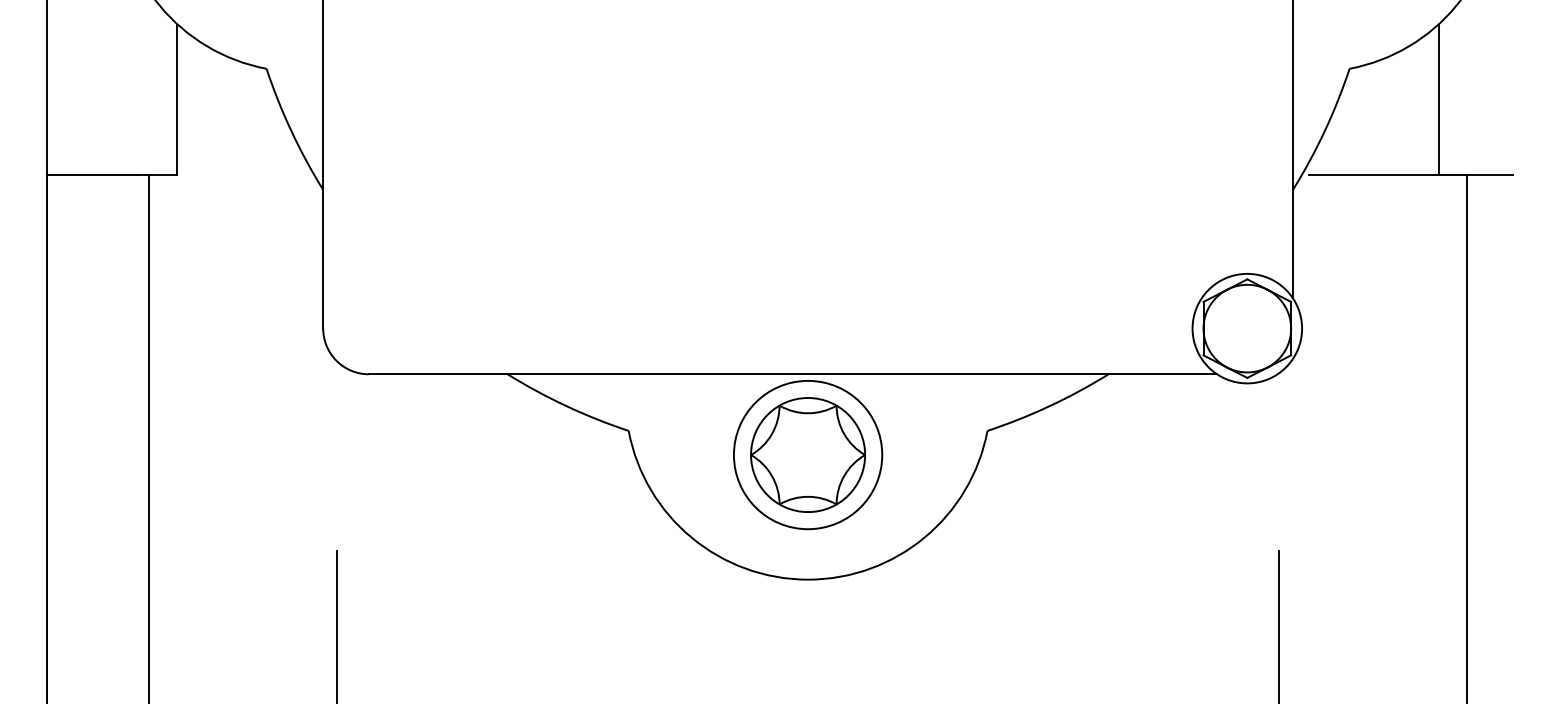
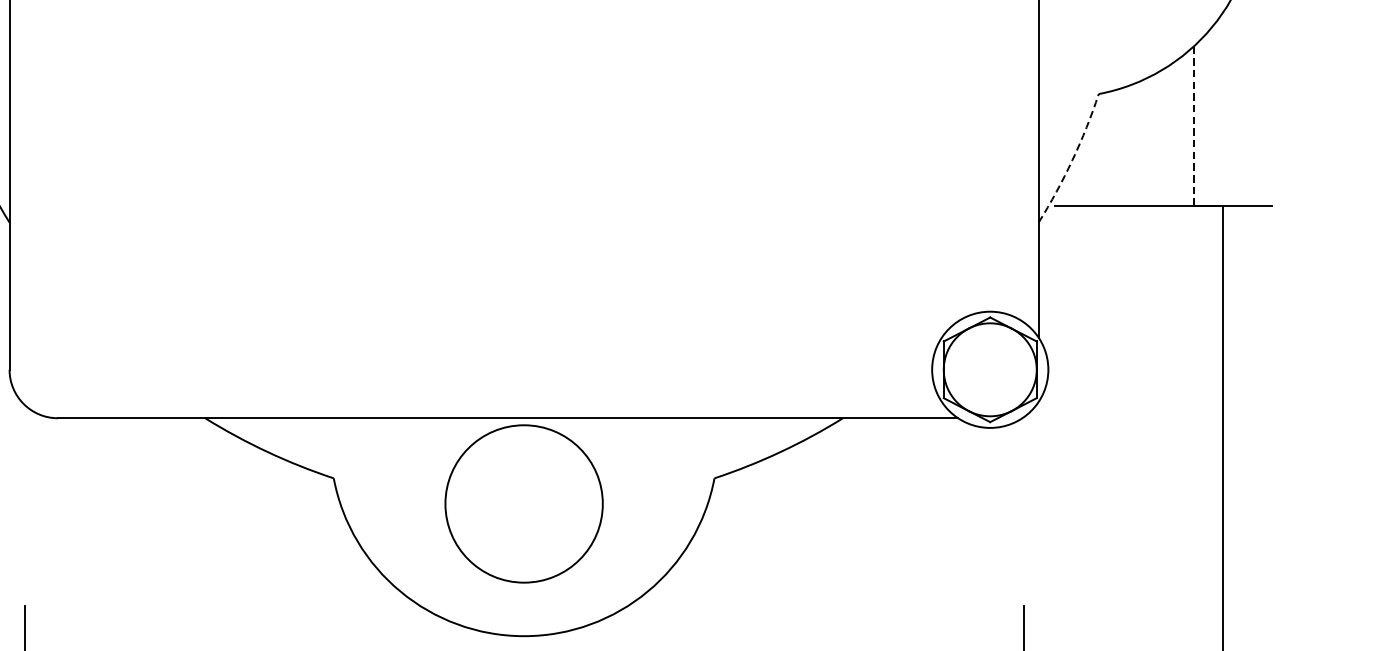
line: (1439, 99) -> (1194, 126), solid -> dashed
arc: (1324, 131) -> (1072, 160), solid -> dashed
part: (807, 454) -> (523, 503), removed

